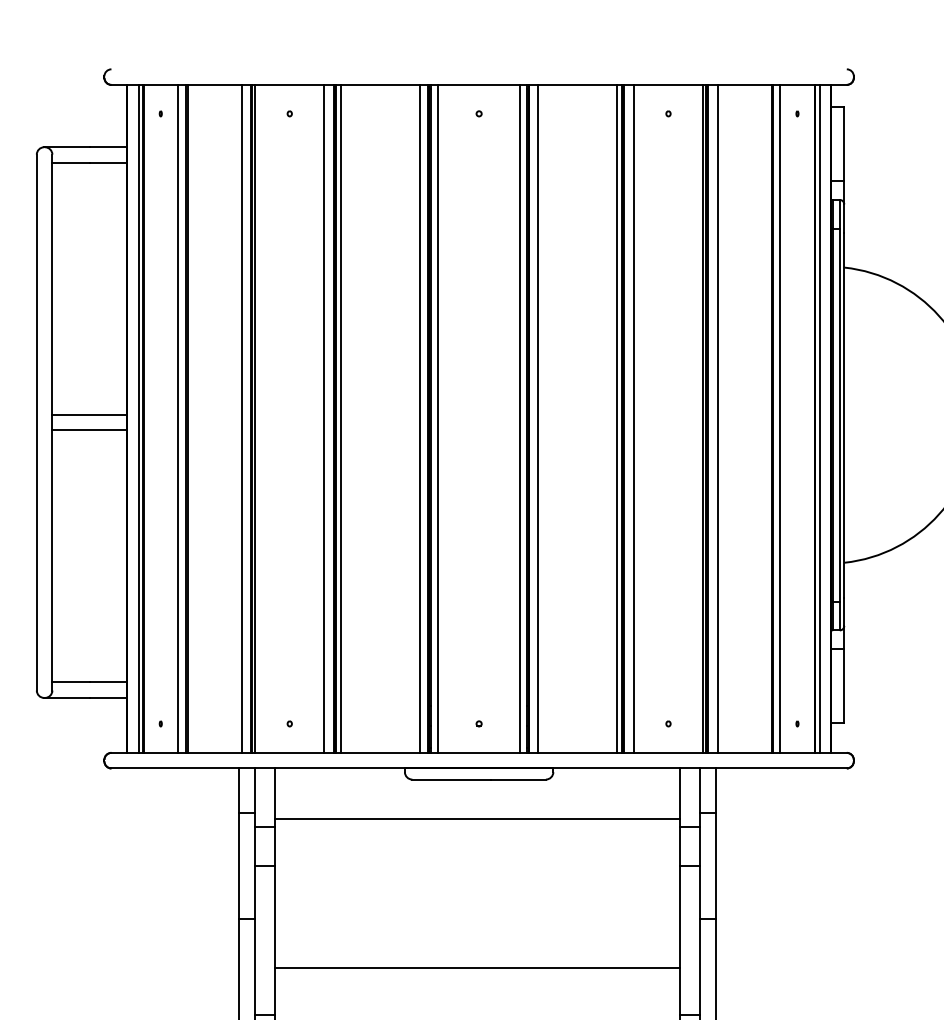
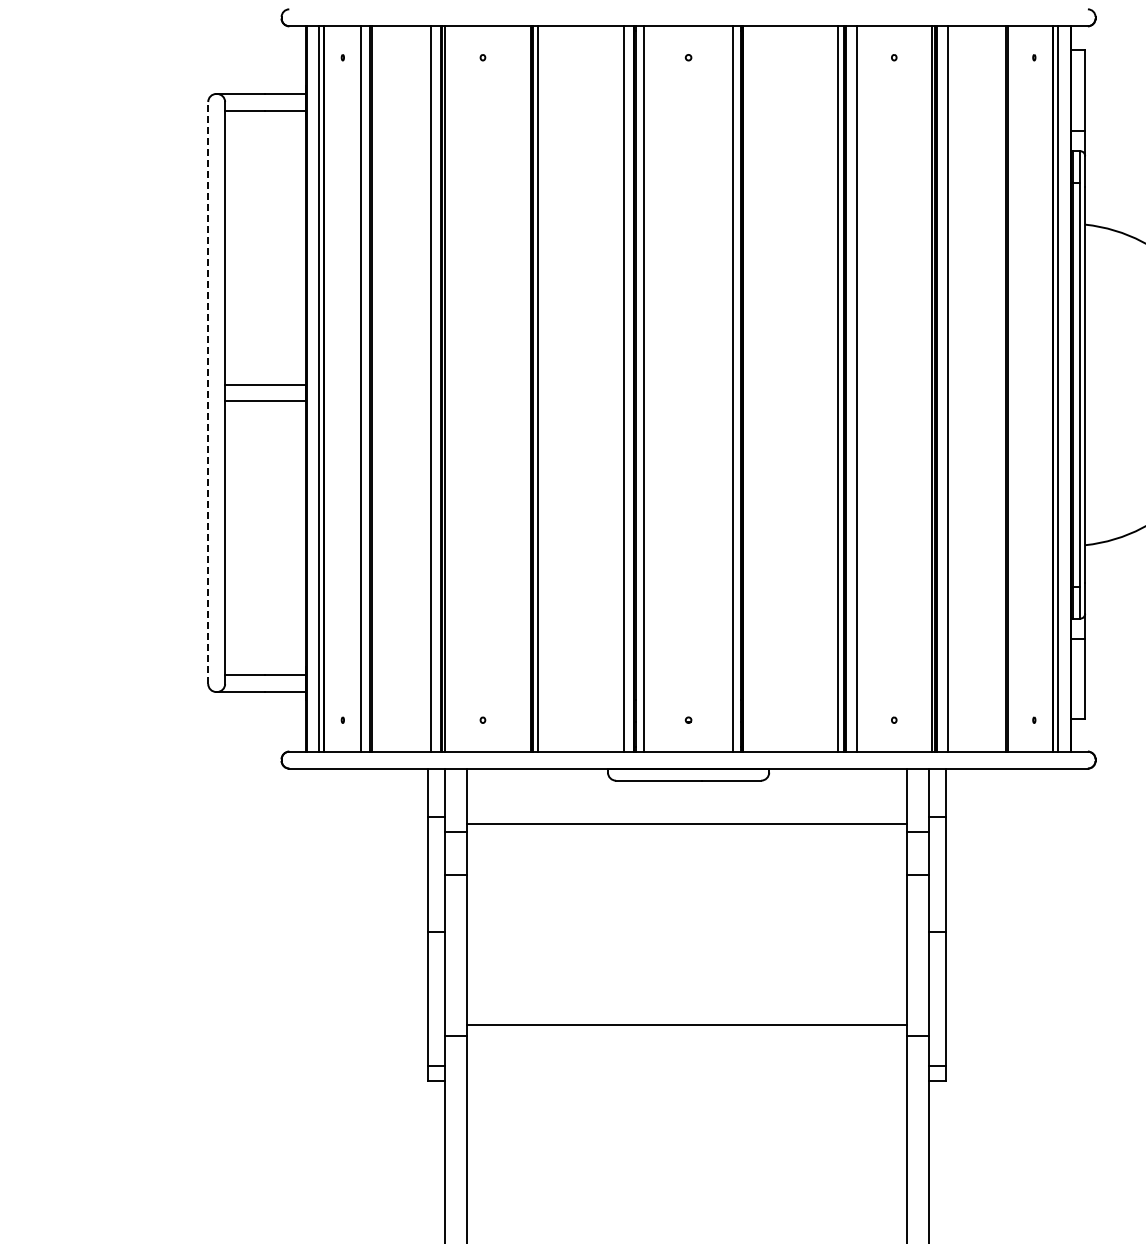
line: (324, 418) -> (520, 388), removed
line: (537, 418) -> (752, 388), removed
line: (780, 418) -> (1015, 388), removed
line: (37, 423) -> (208, 393), solid -> dashed
line: (477, 968) -> (686, 1024), moved

